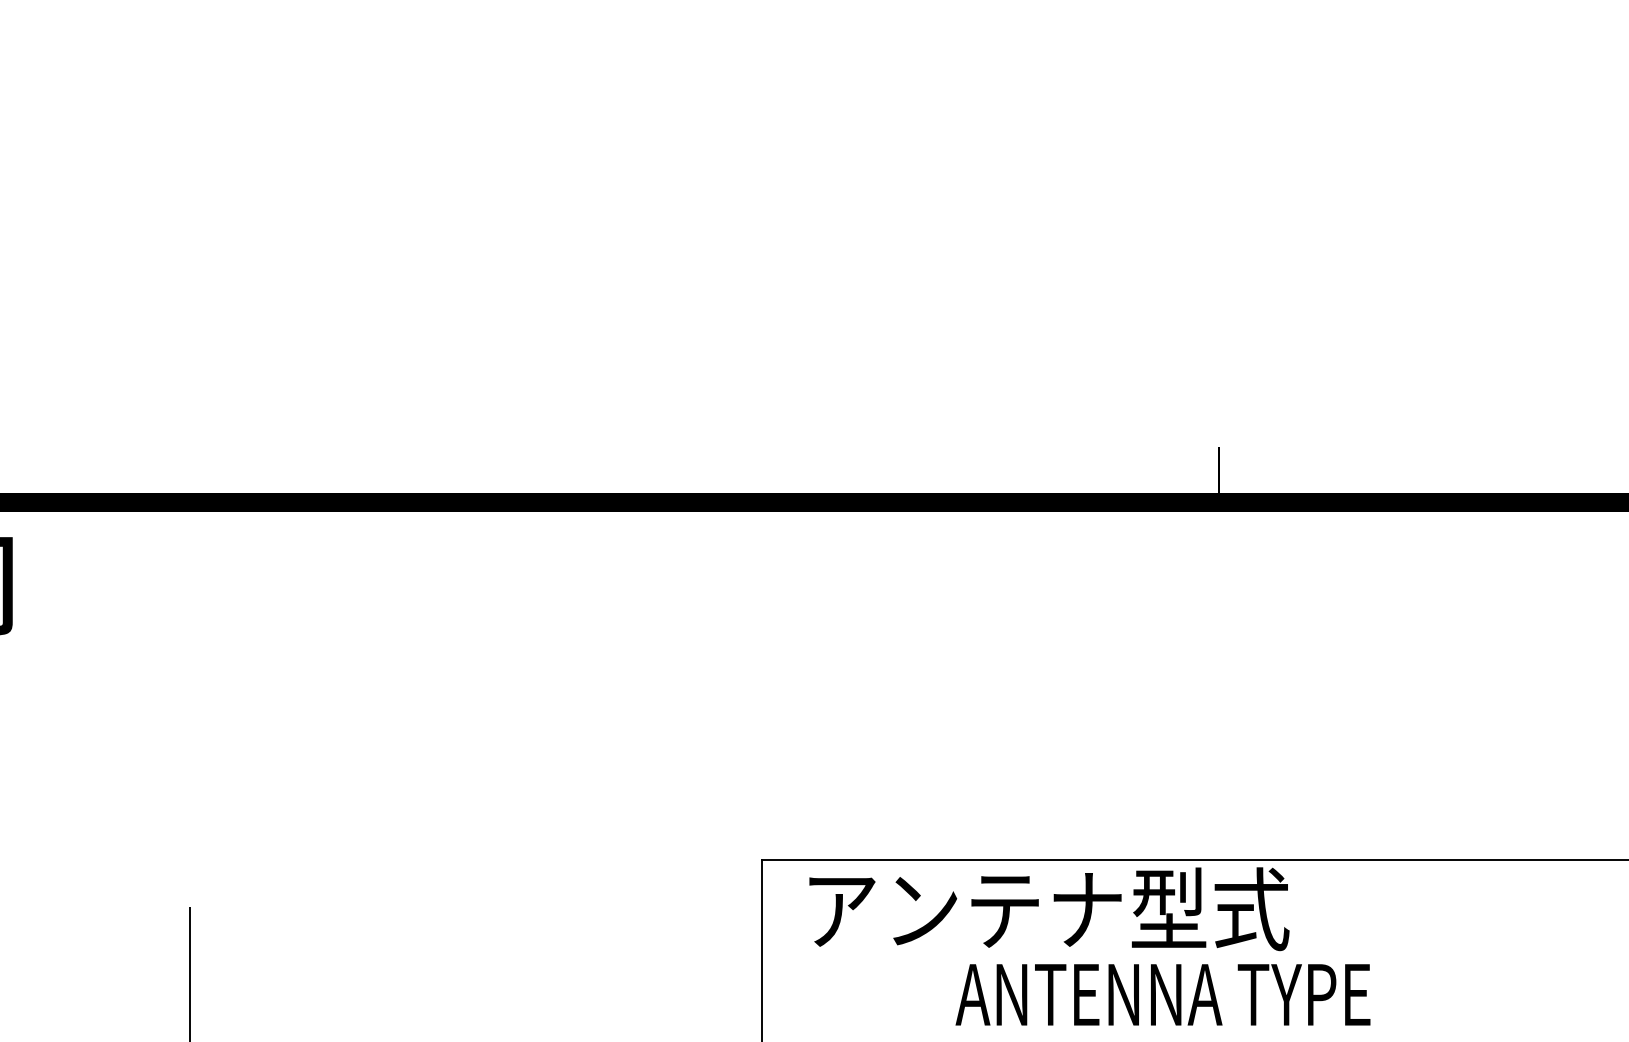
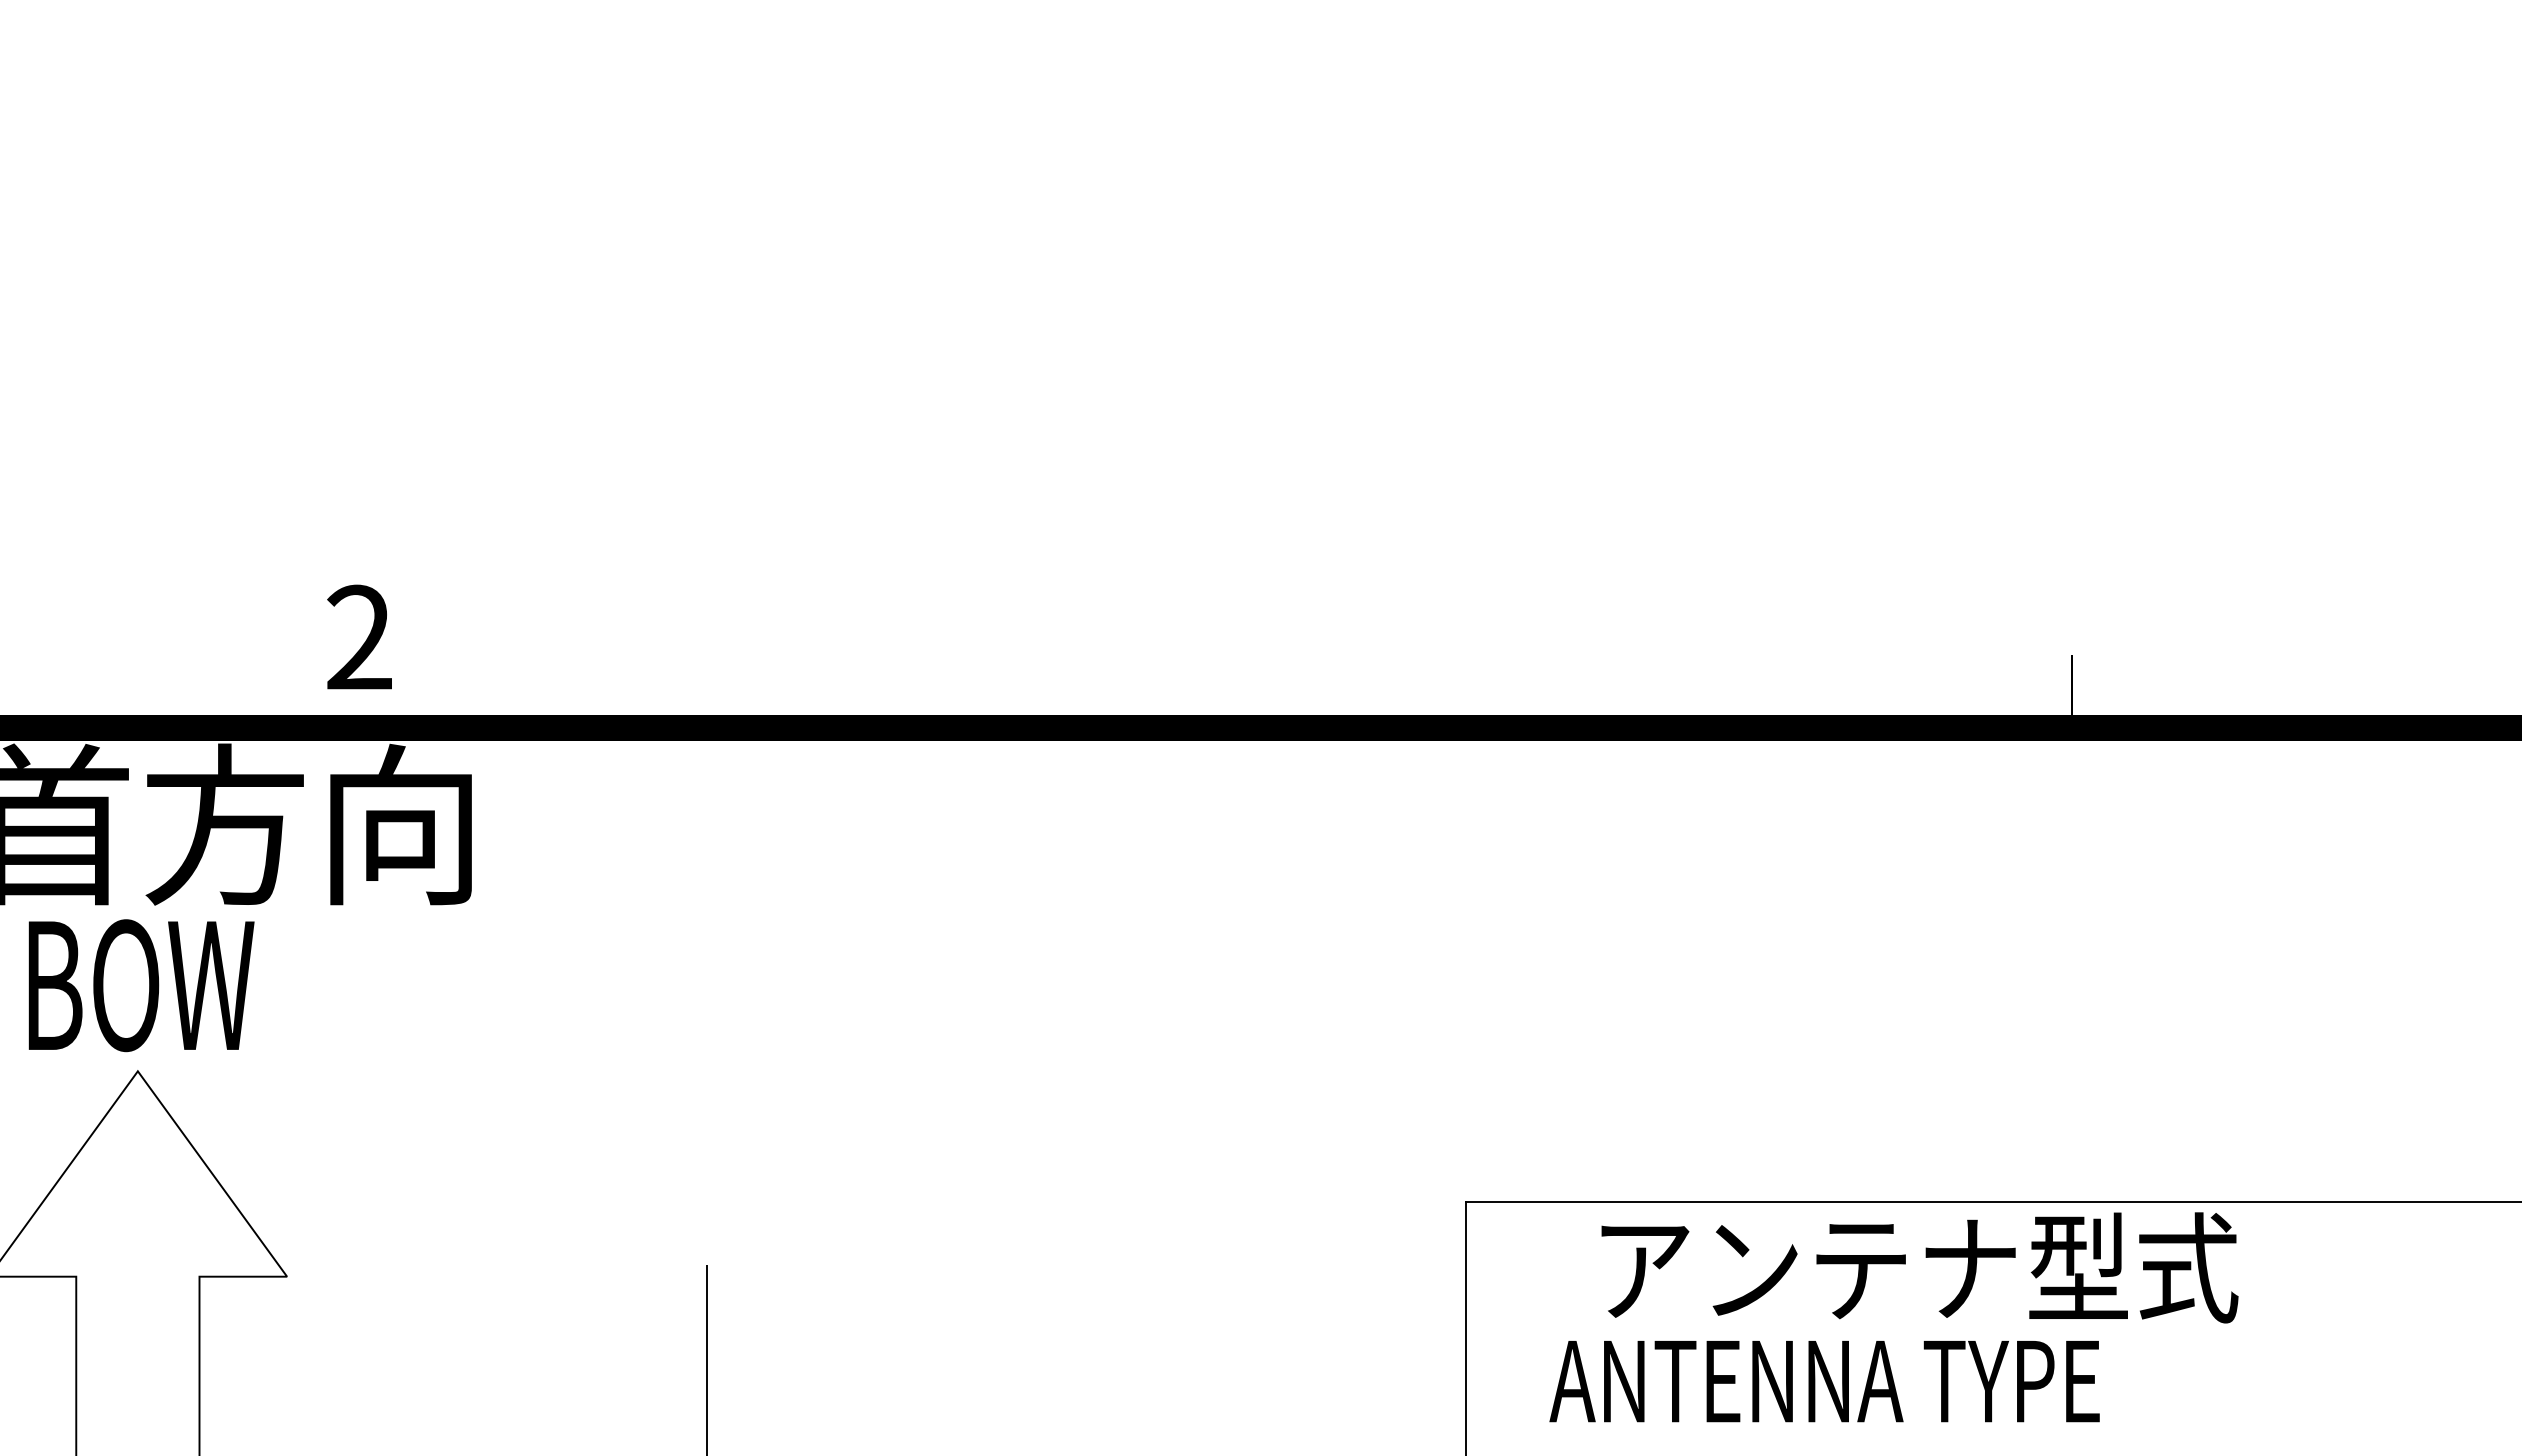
text: (1049, 908) -> (1919, 1267), moved
text: (1162, 994) -> (1824, 1381), moved

